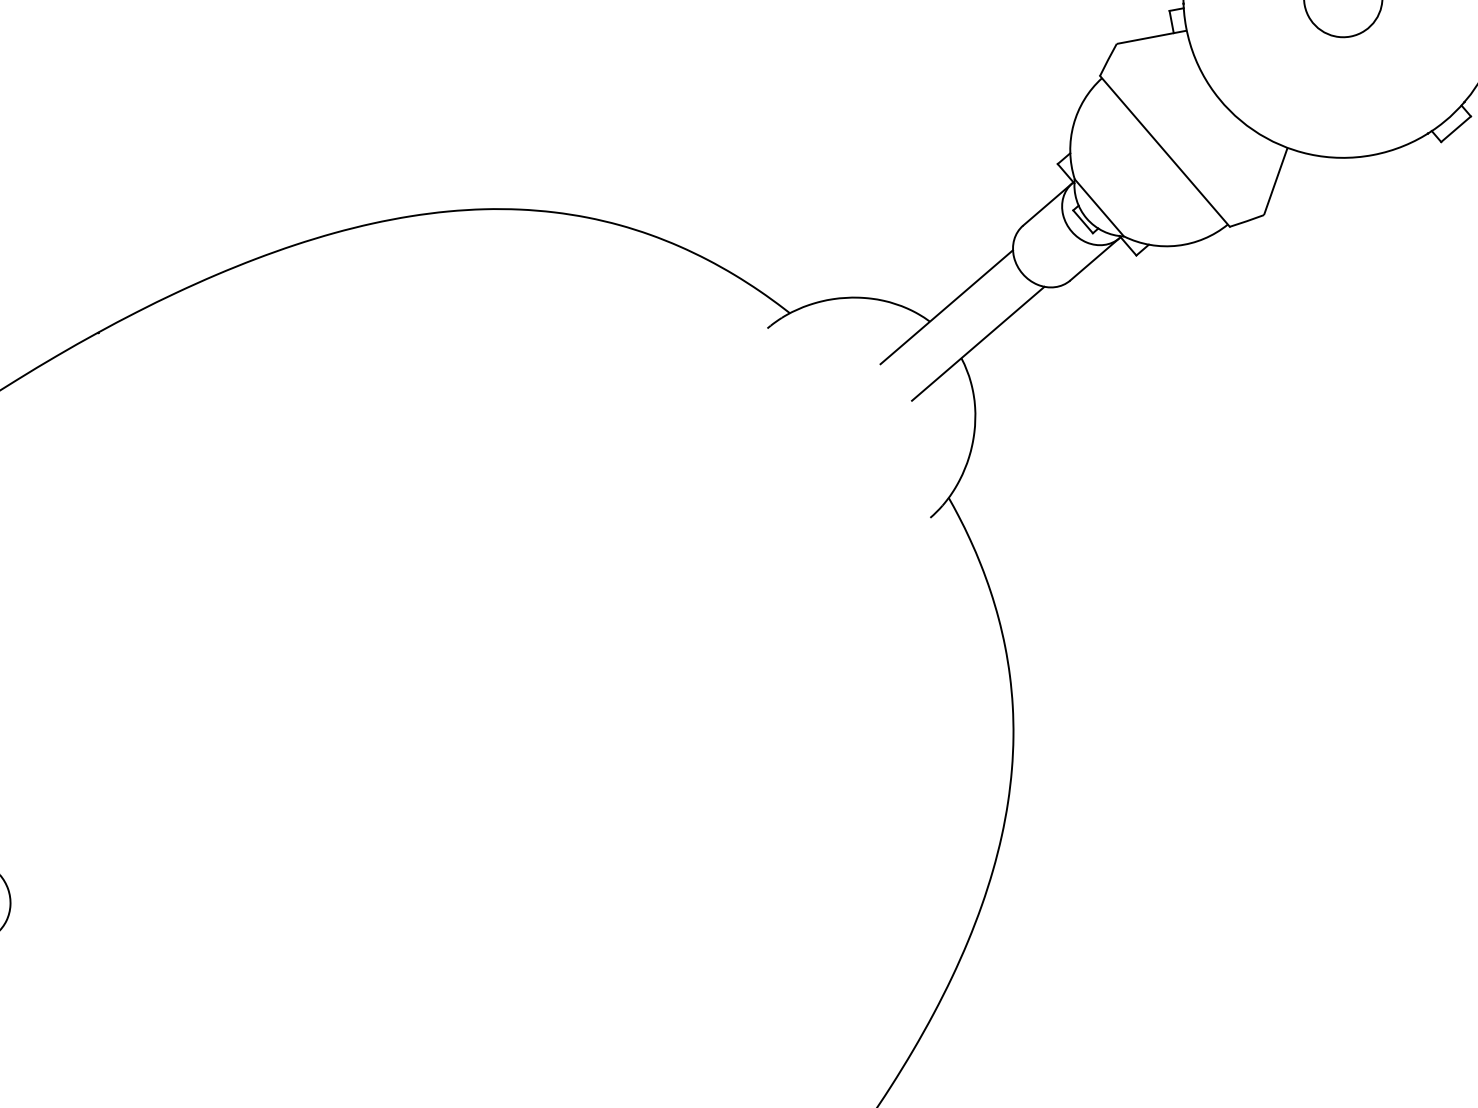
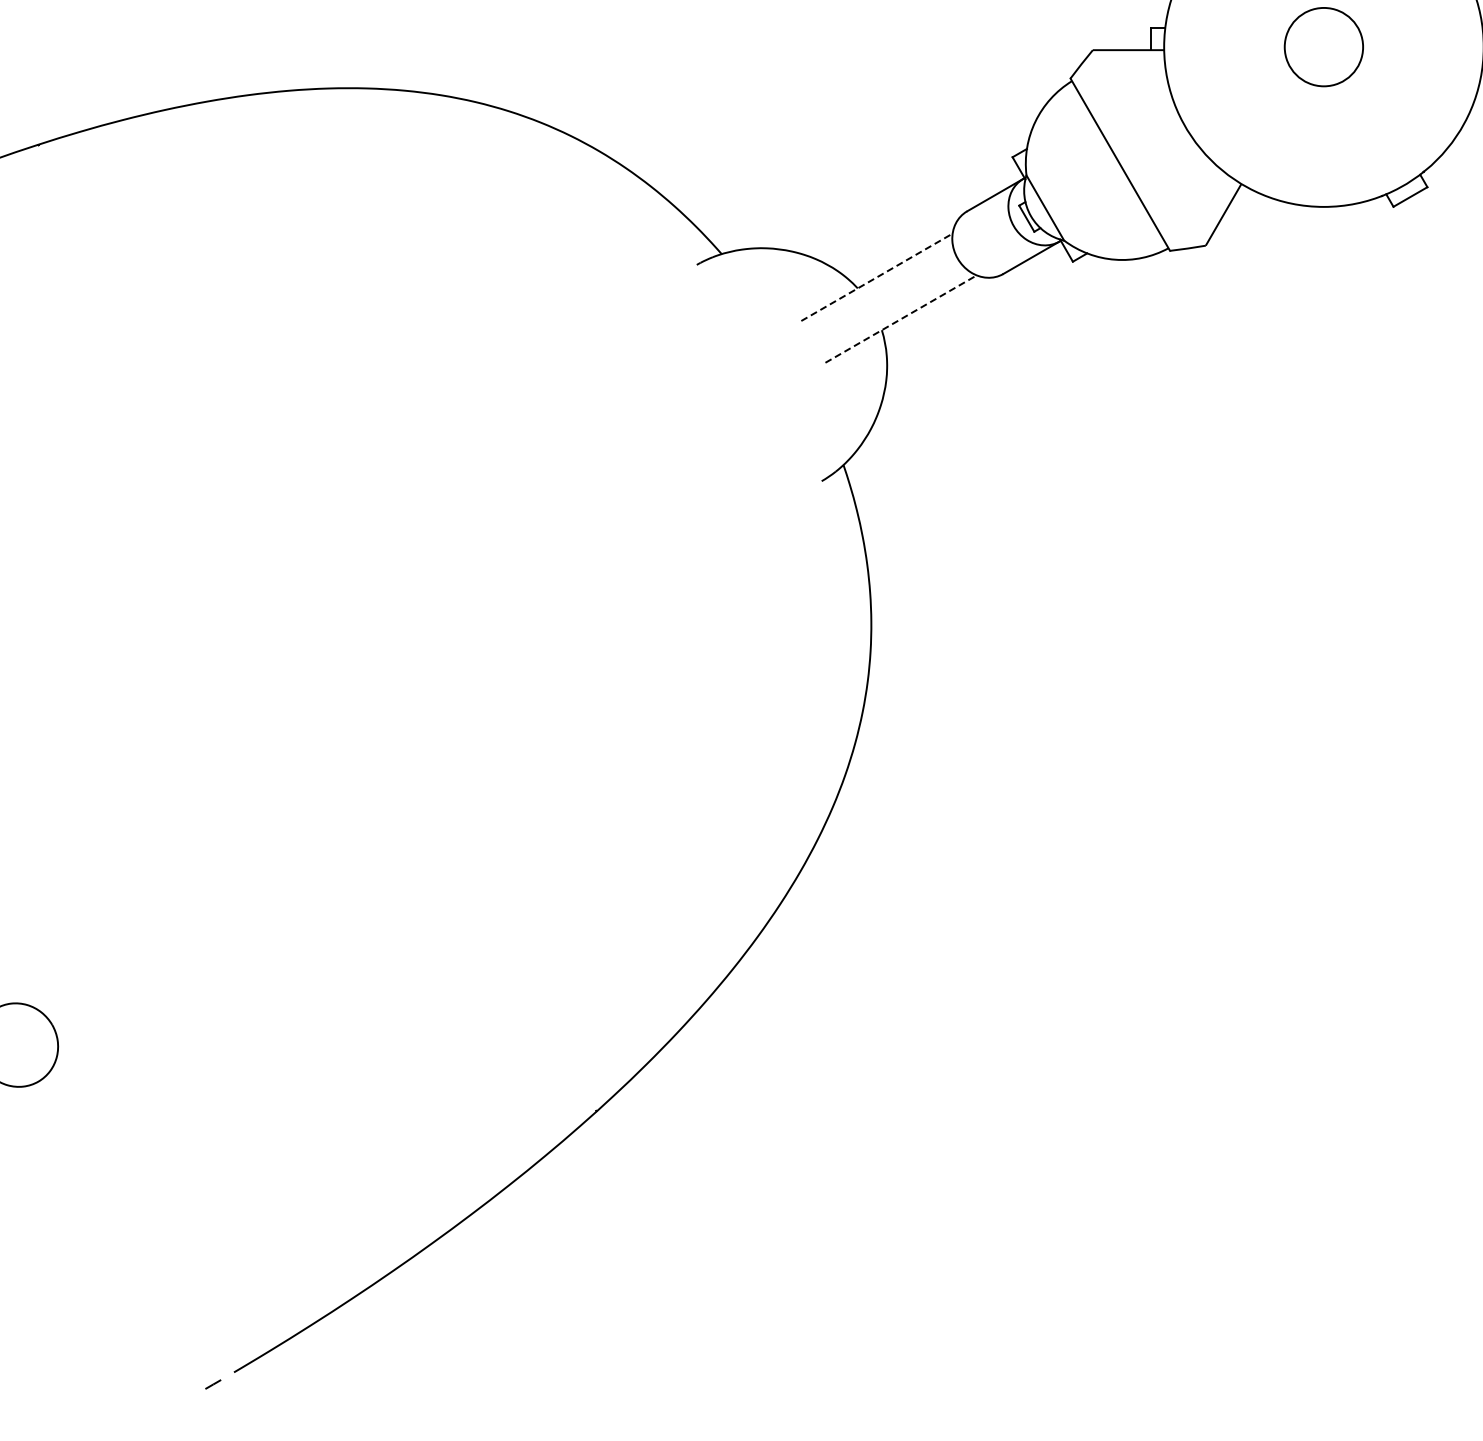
line: (947, 307) -> (877, 277), solid -> dashed
line: (978, 343) -> (901, 318), solid -> dashed

